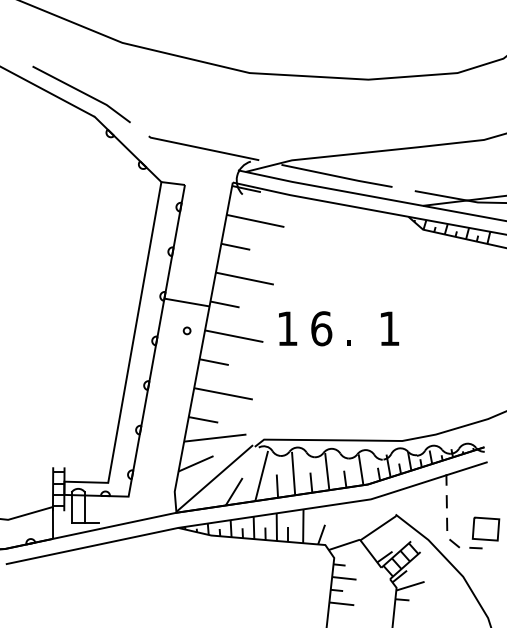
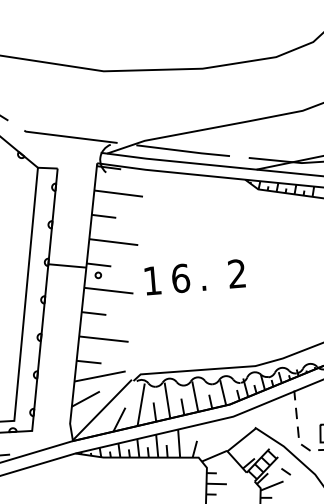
text: (389, 328) -> (237, 273), 1 -> 2
circle: (186, 330) -> (97, 275), moved
line: (428, 570) -> (285, 471), added

